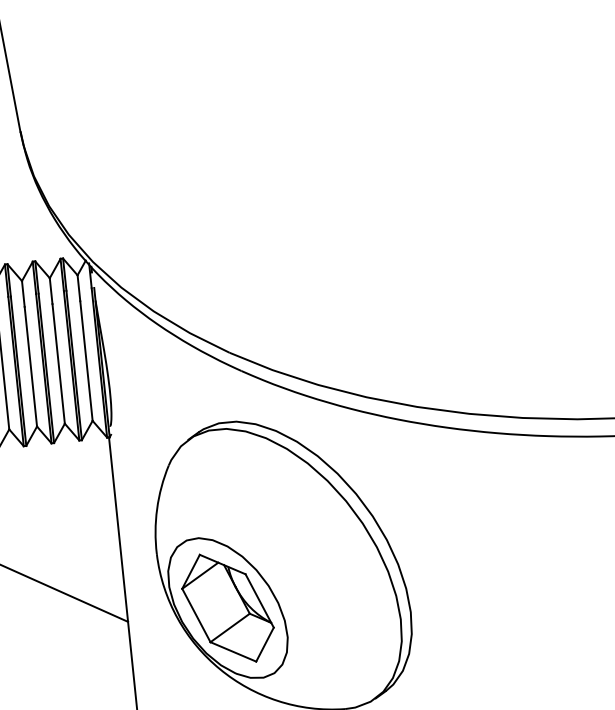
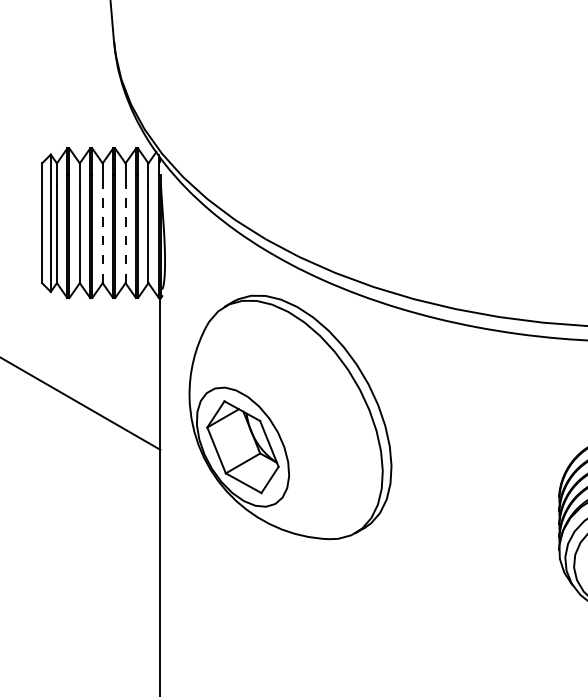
line: (58, 363) -> (125, 233), solid -> dashed
line: (30, 366) -> (102, 233), solid -> dashed

